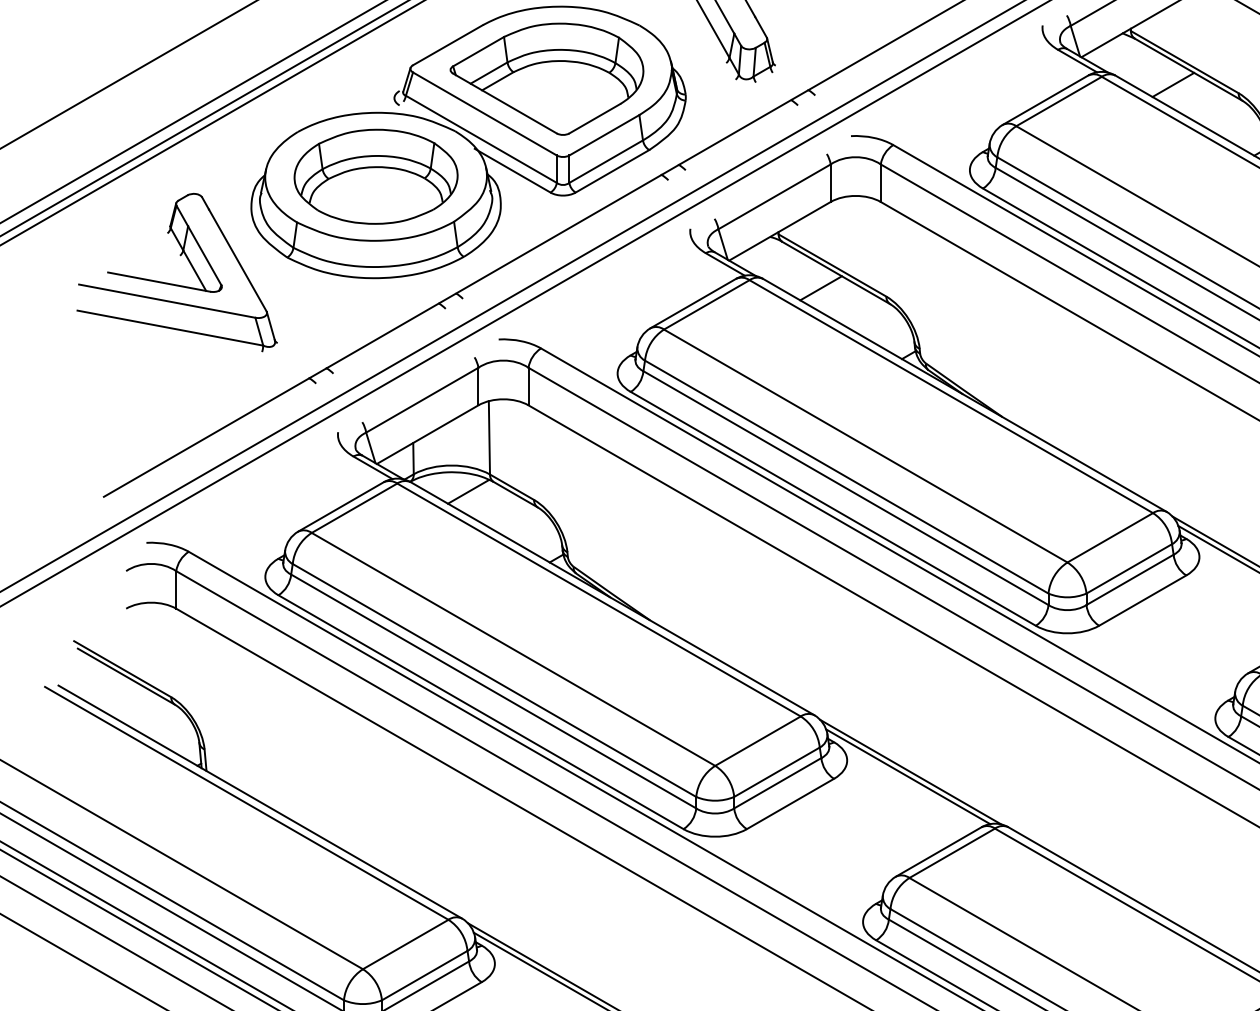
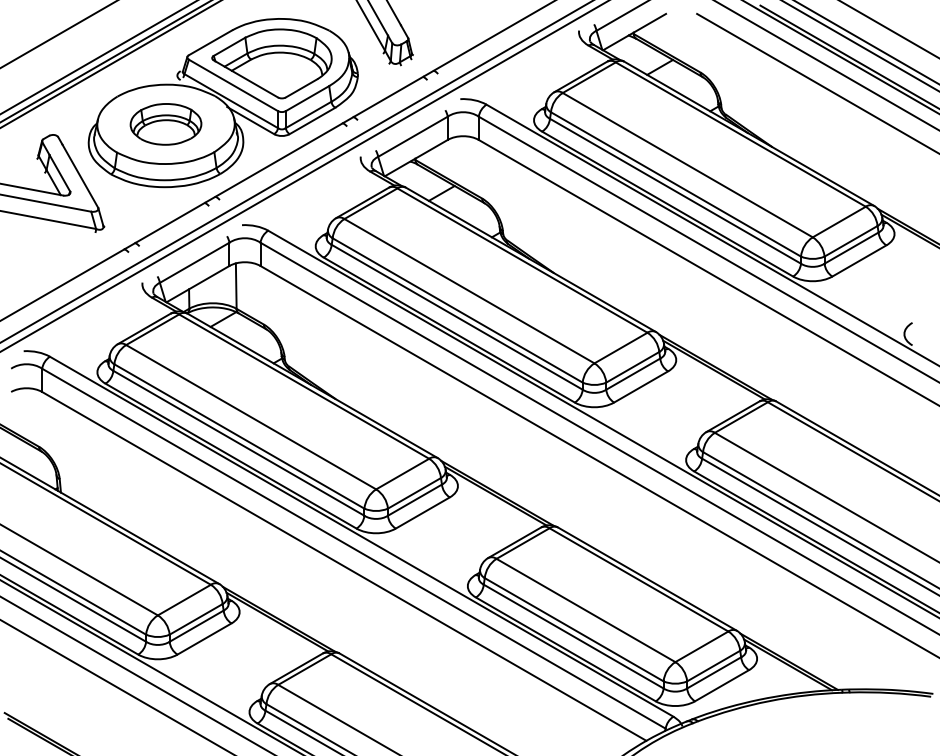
part: (375, 177) -> (165, 124), size x0.7

